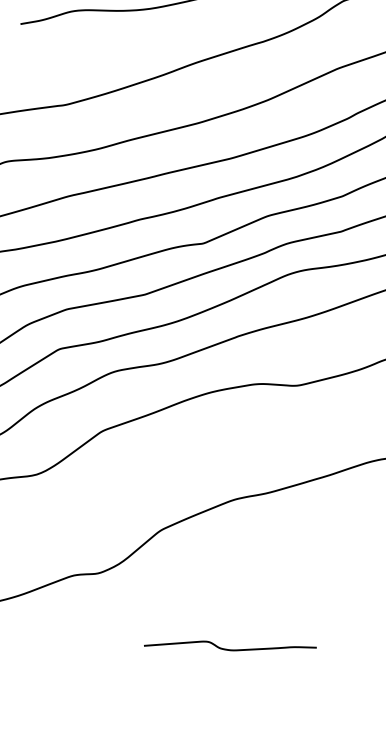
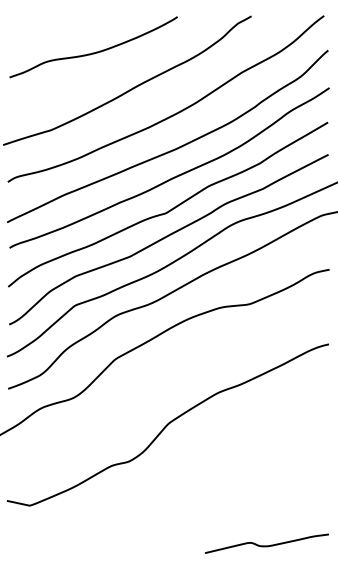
curve: (229, 648) -> (266, 545), moved

